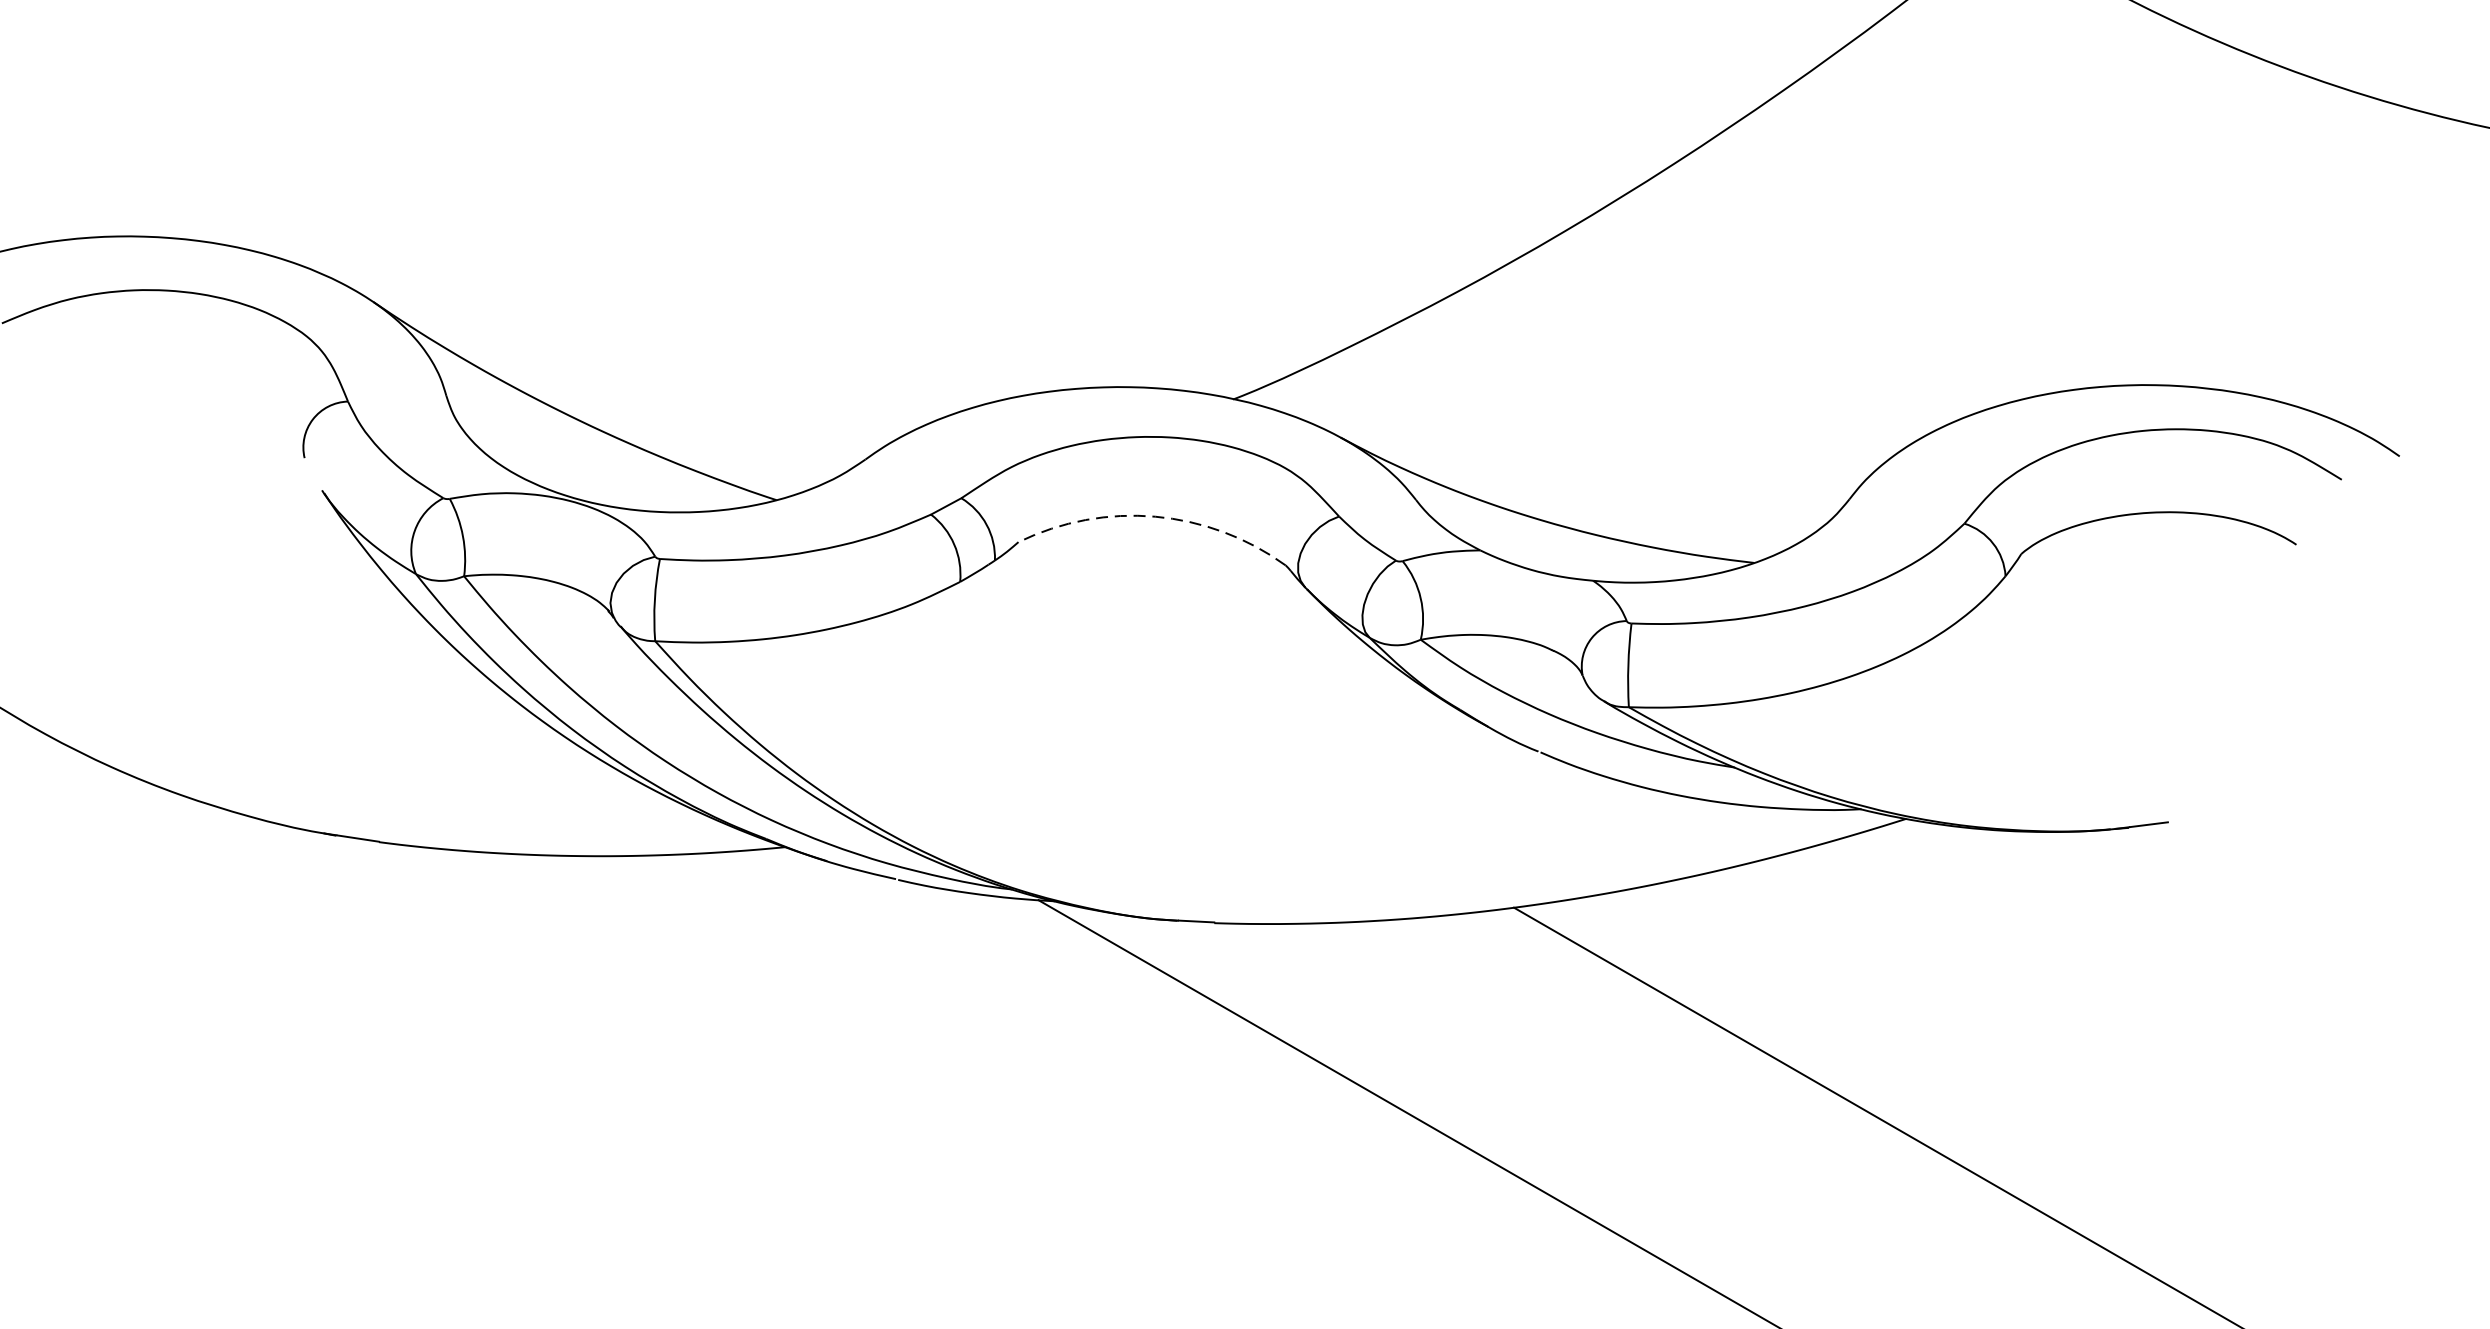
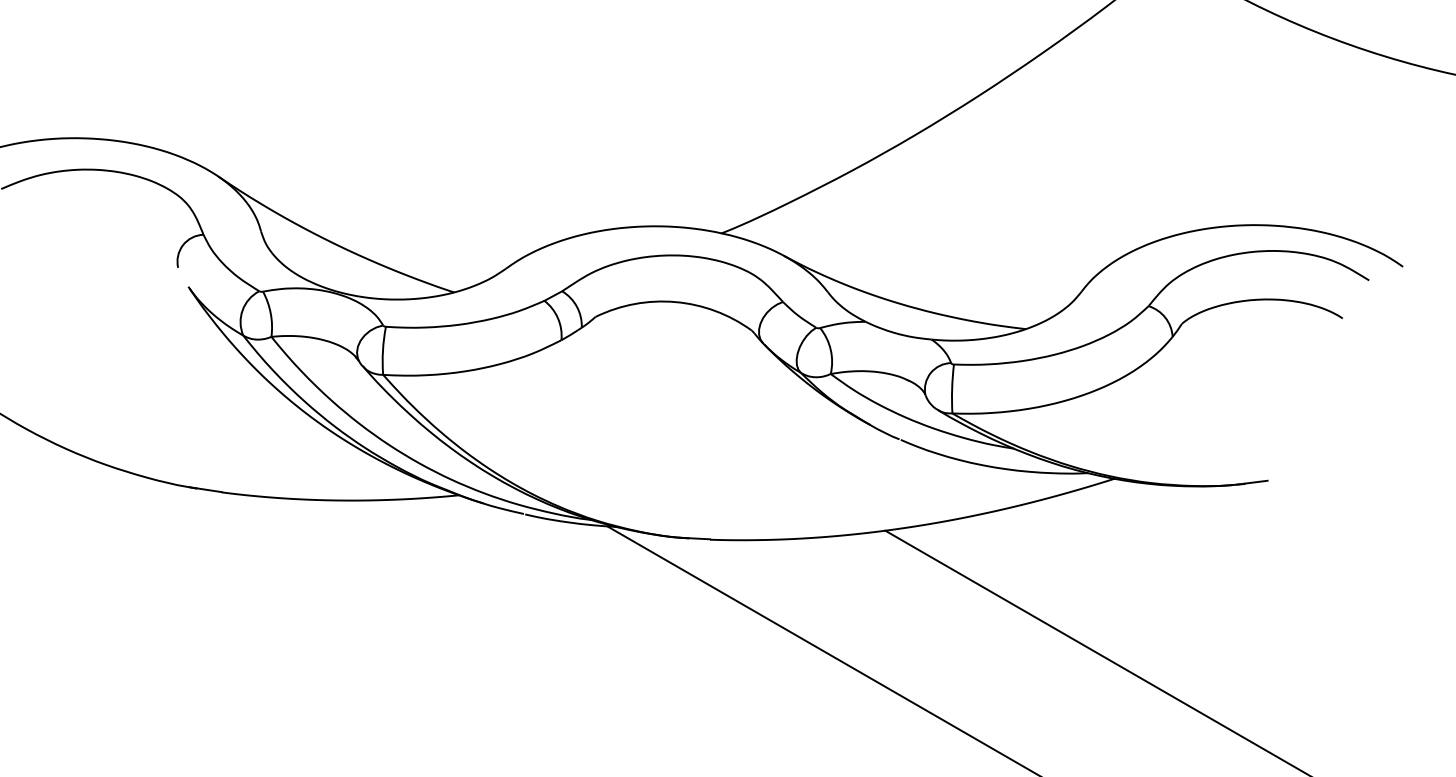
arc: (1155, 517) -> (675, 302), dashed -> solid

